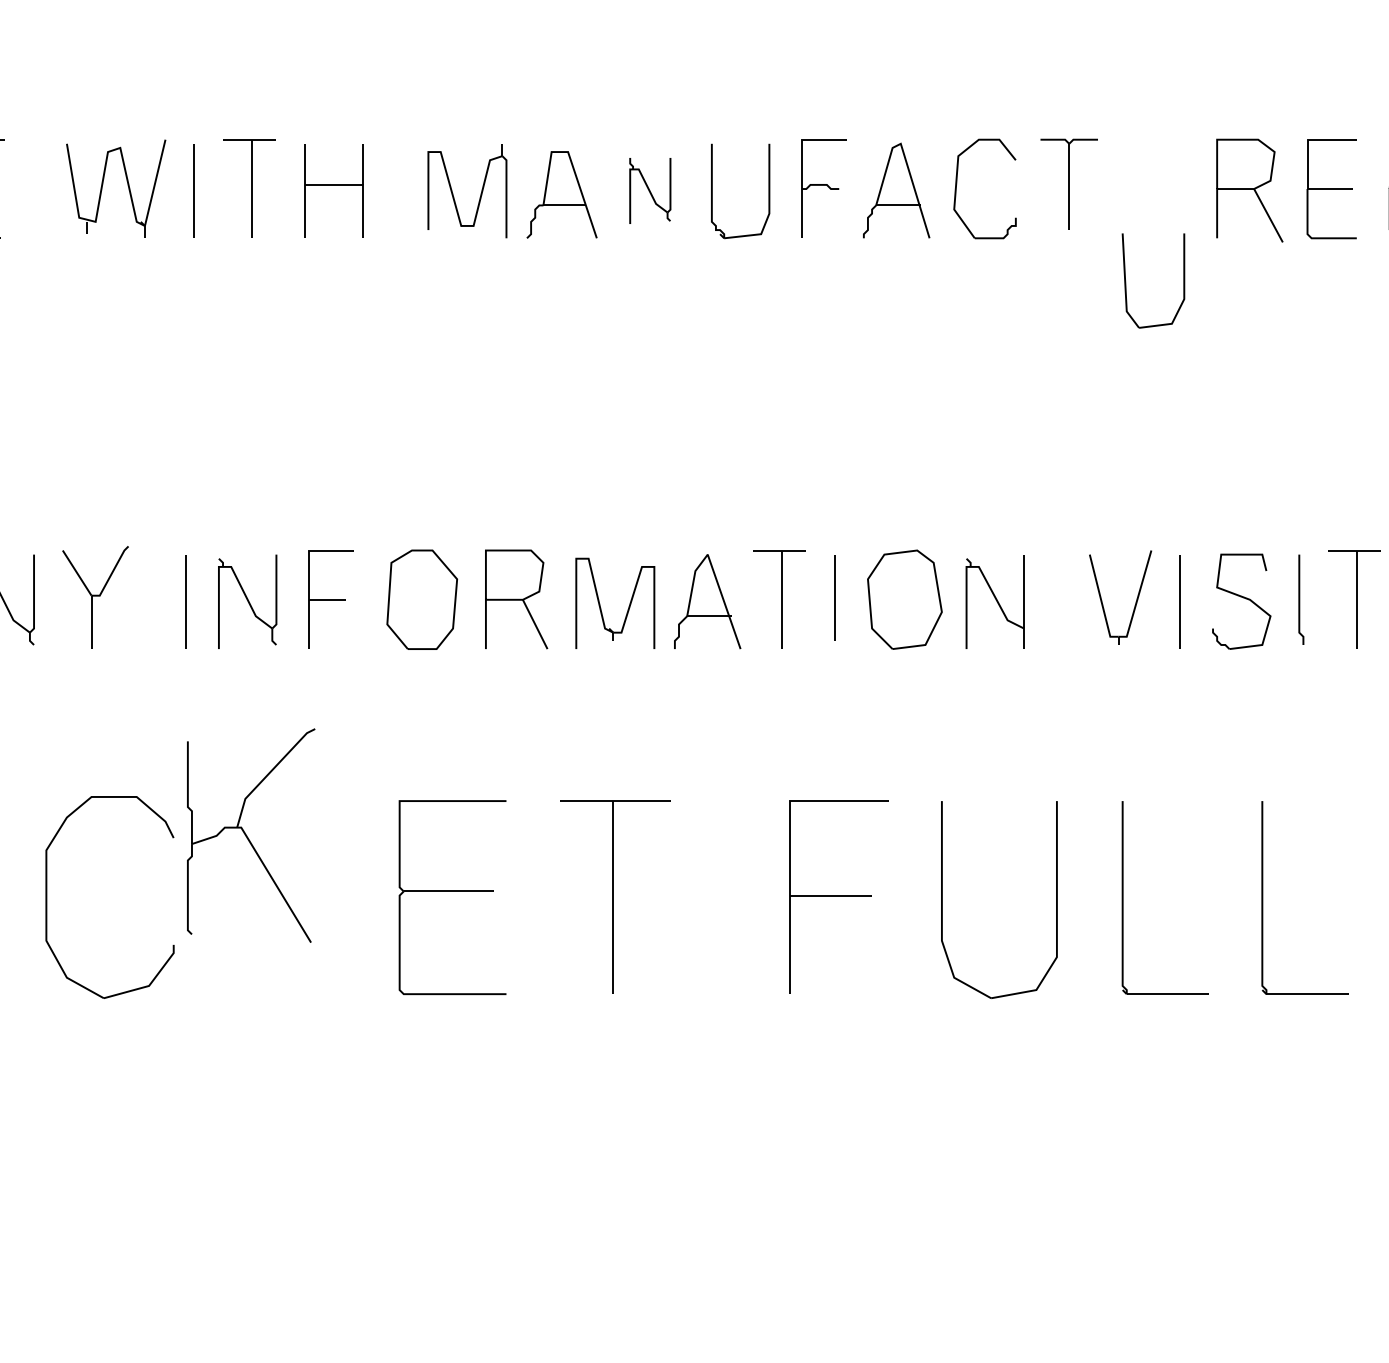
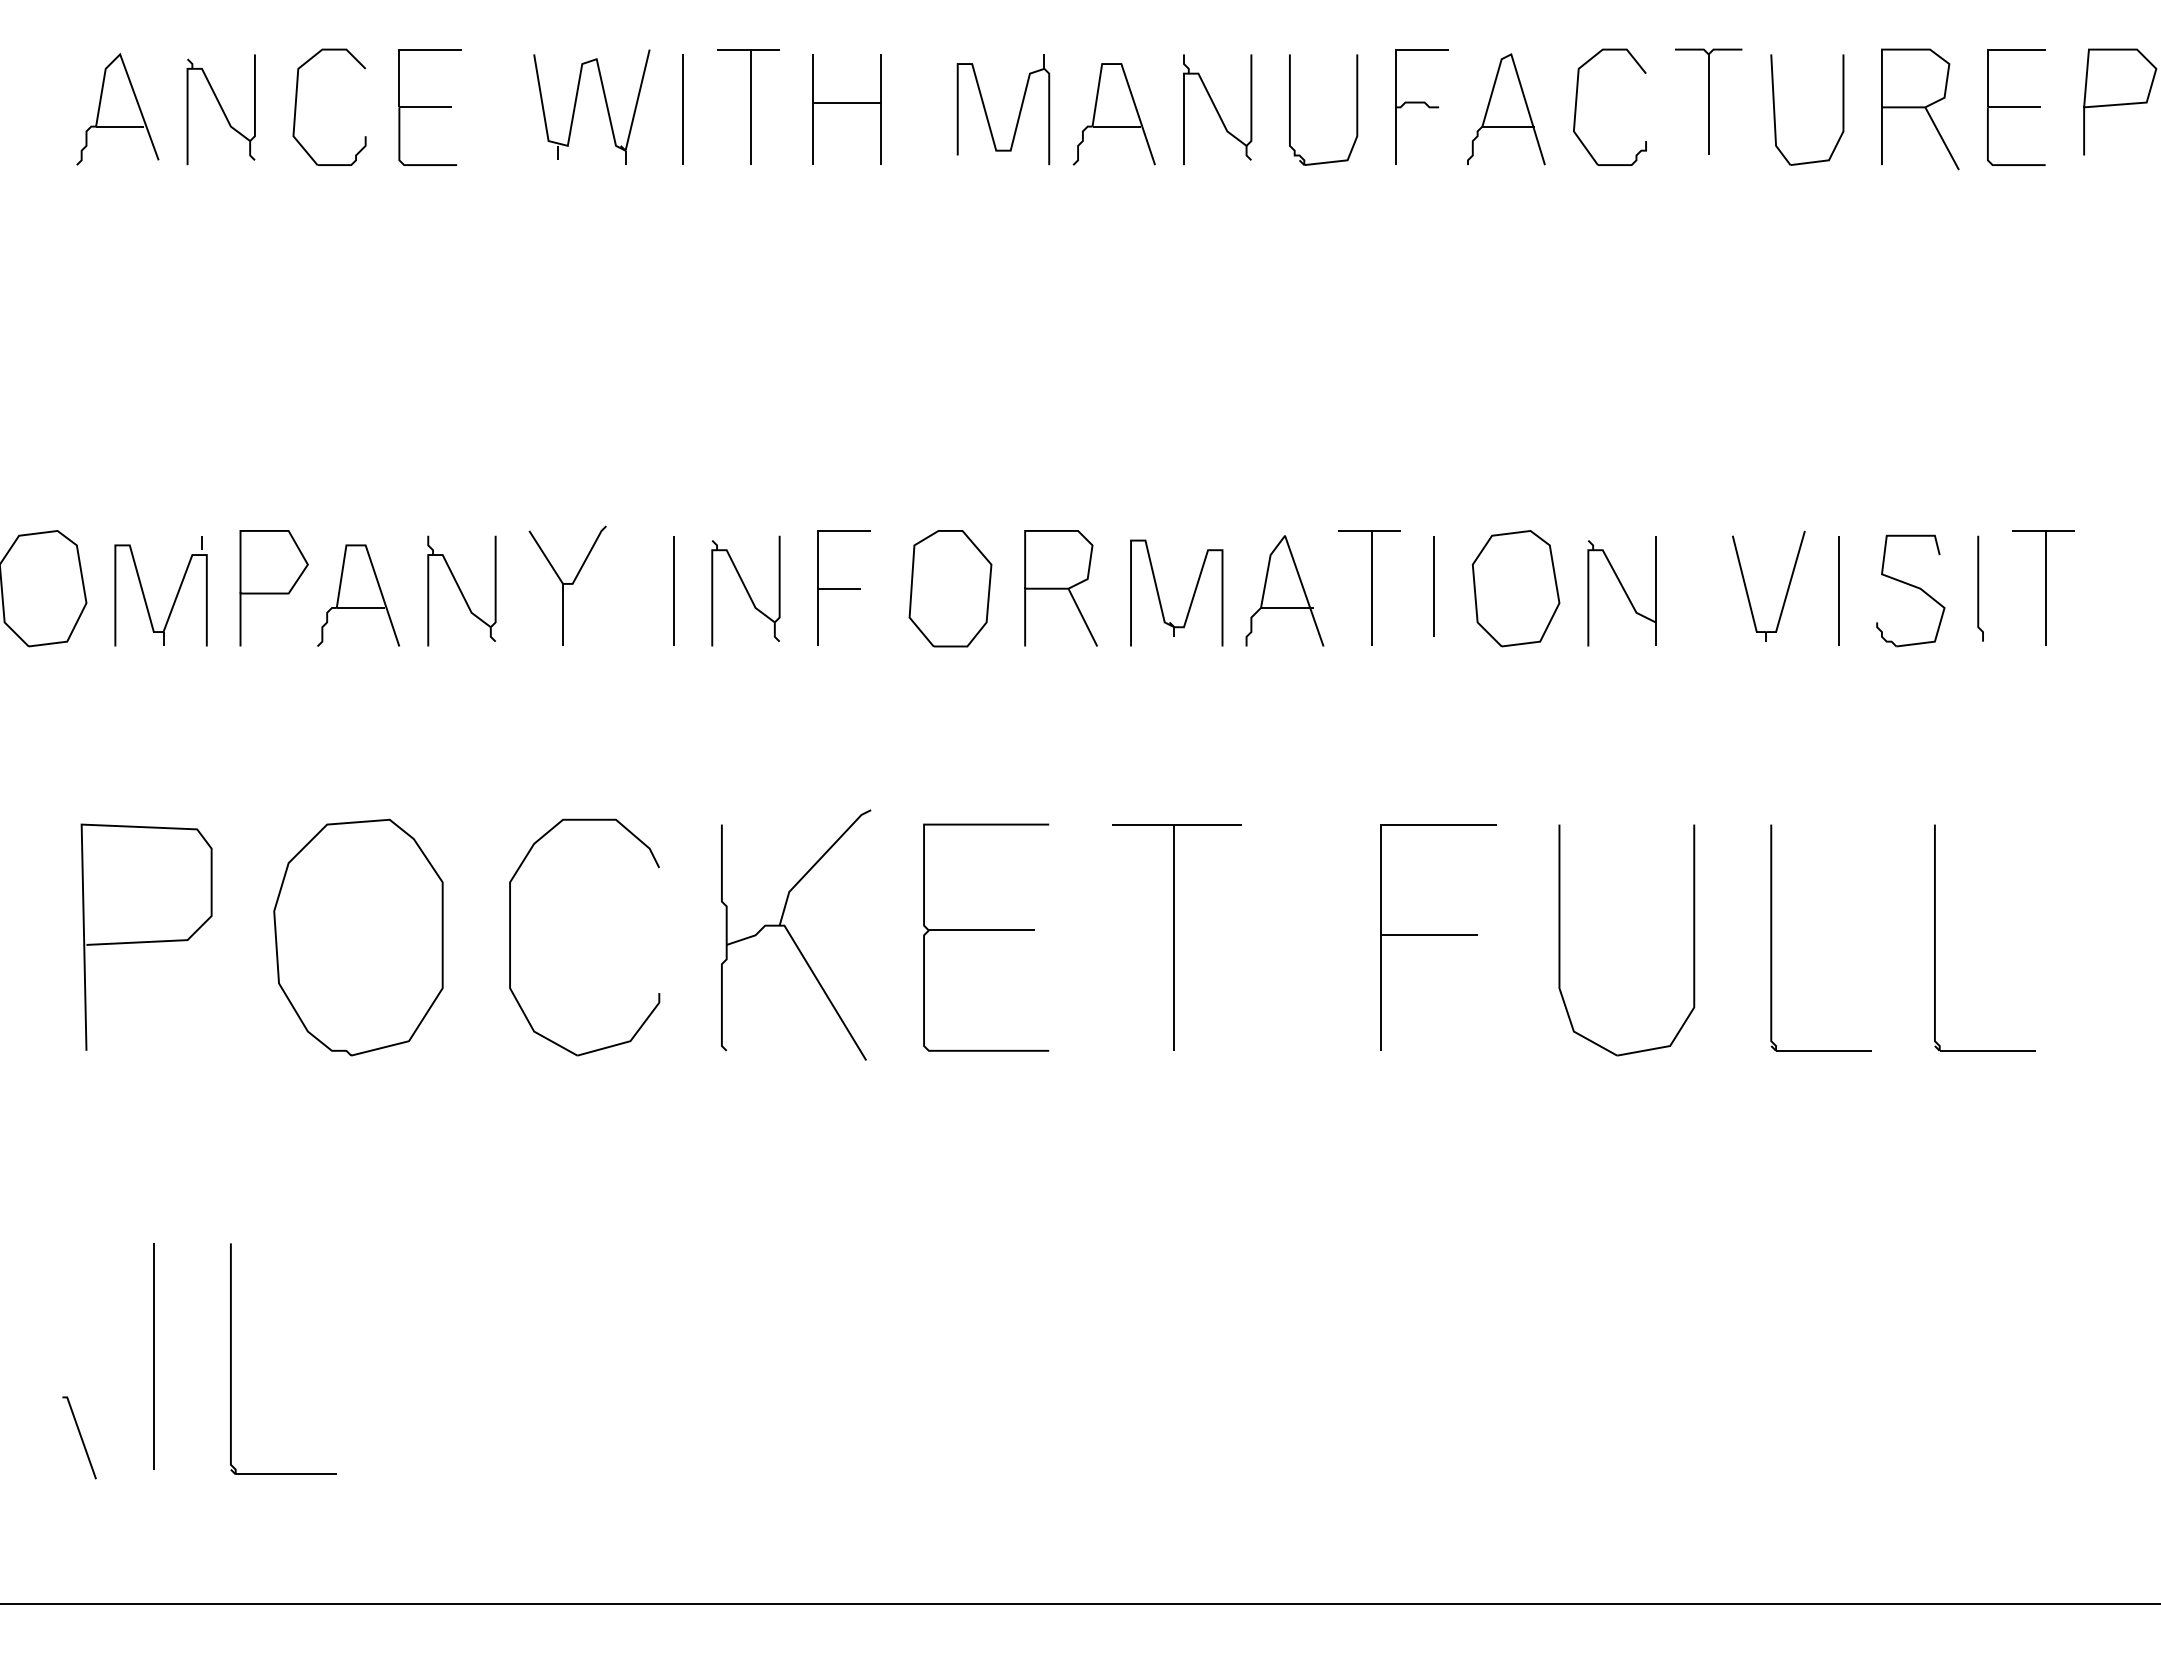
part: (650, 190) -> (1217, 109), size x1.43
part: (1126, 280) -> (1775, 109), moved
part: (251, 835) -> (796, 934), moved

